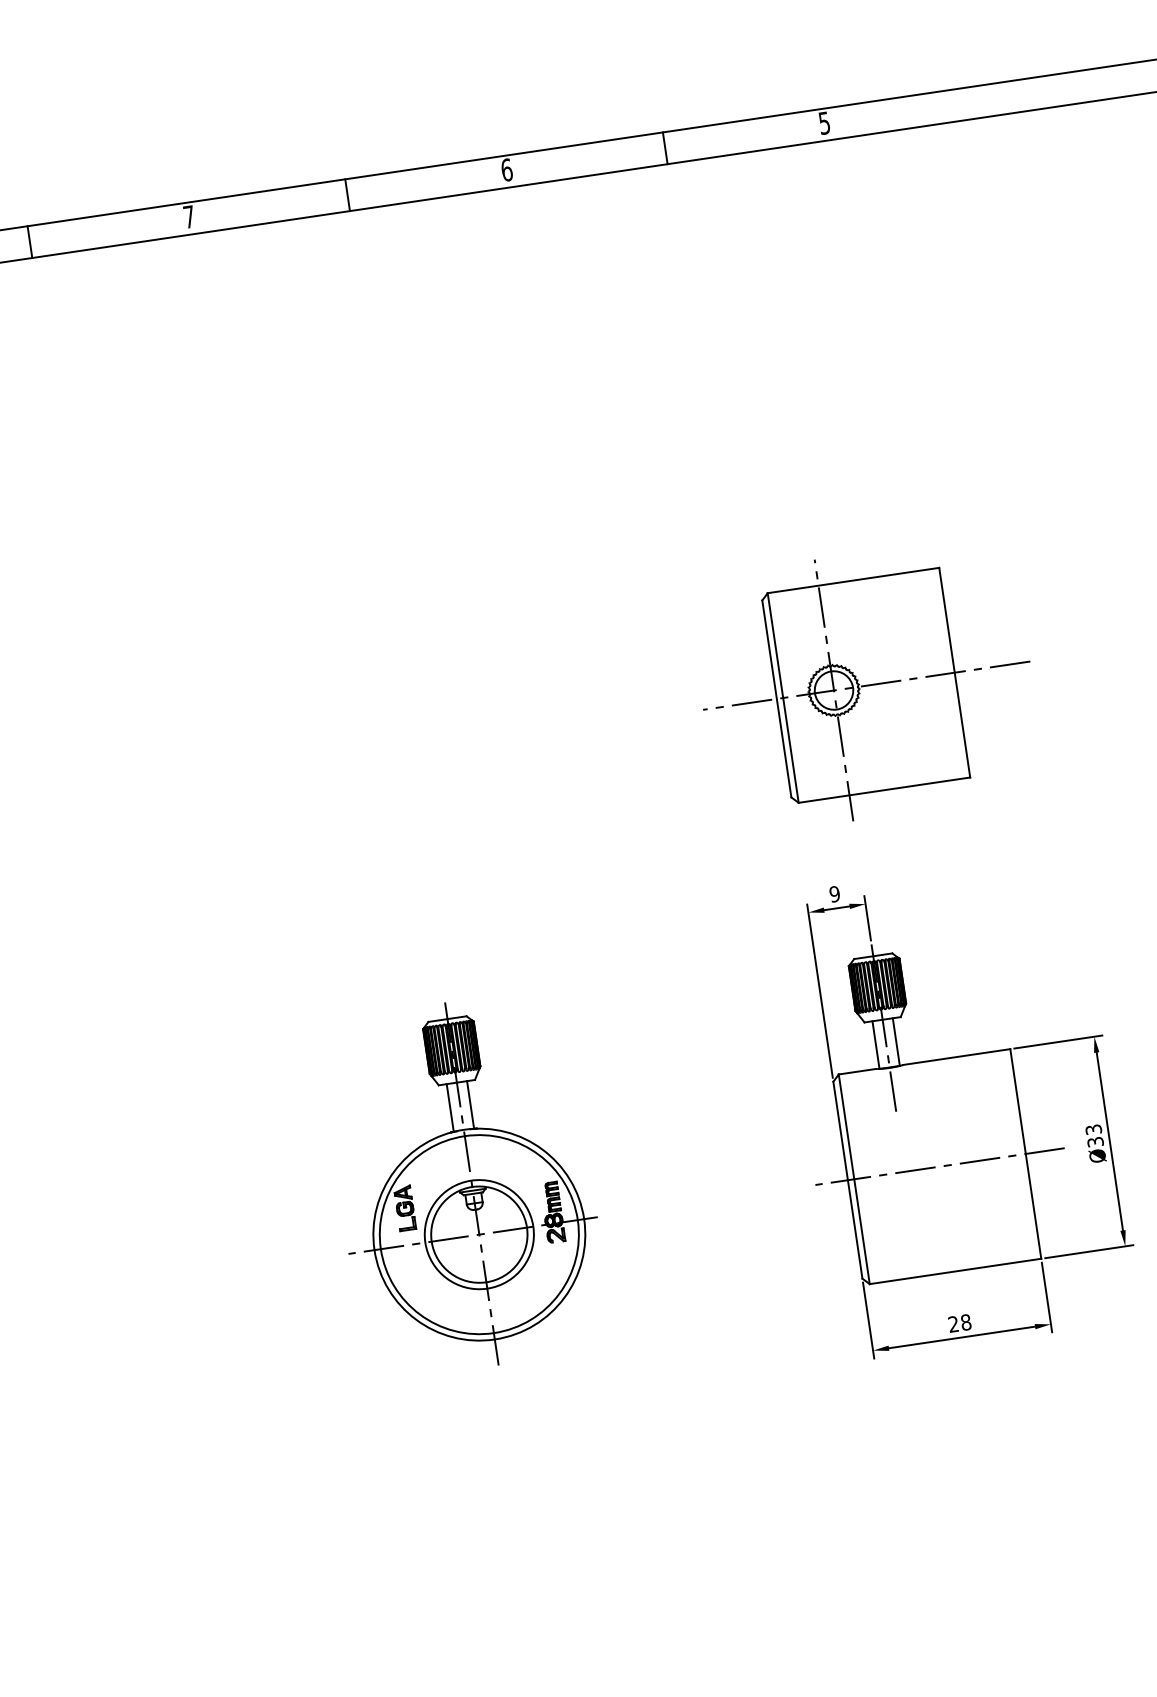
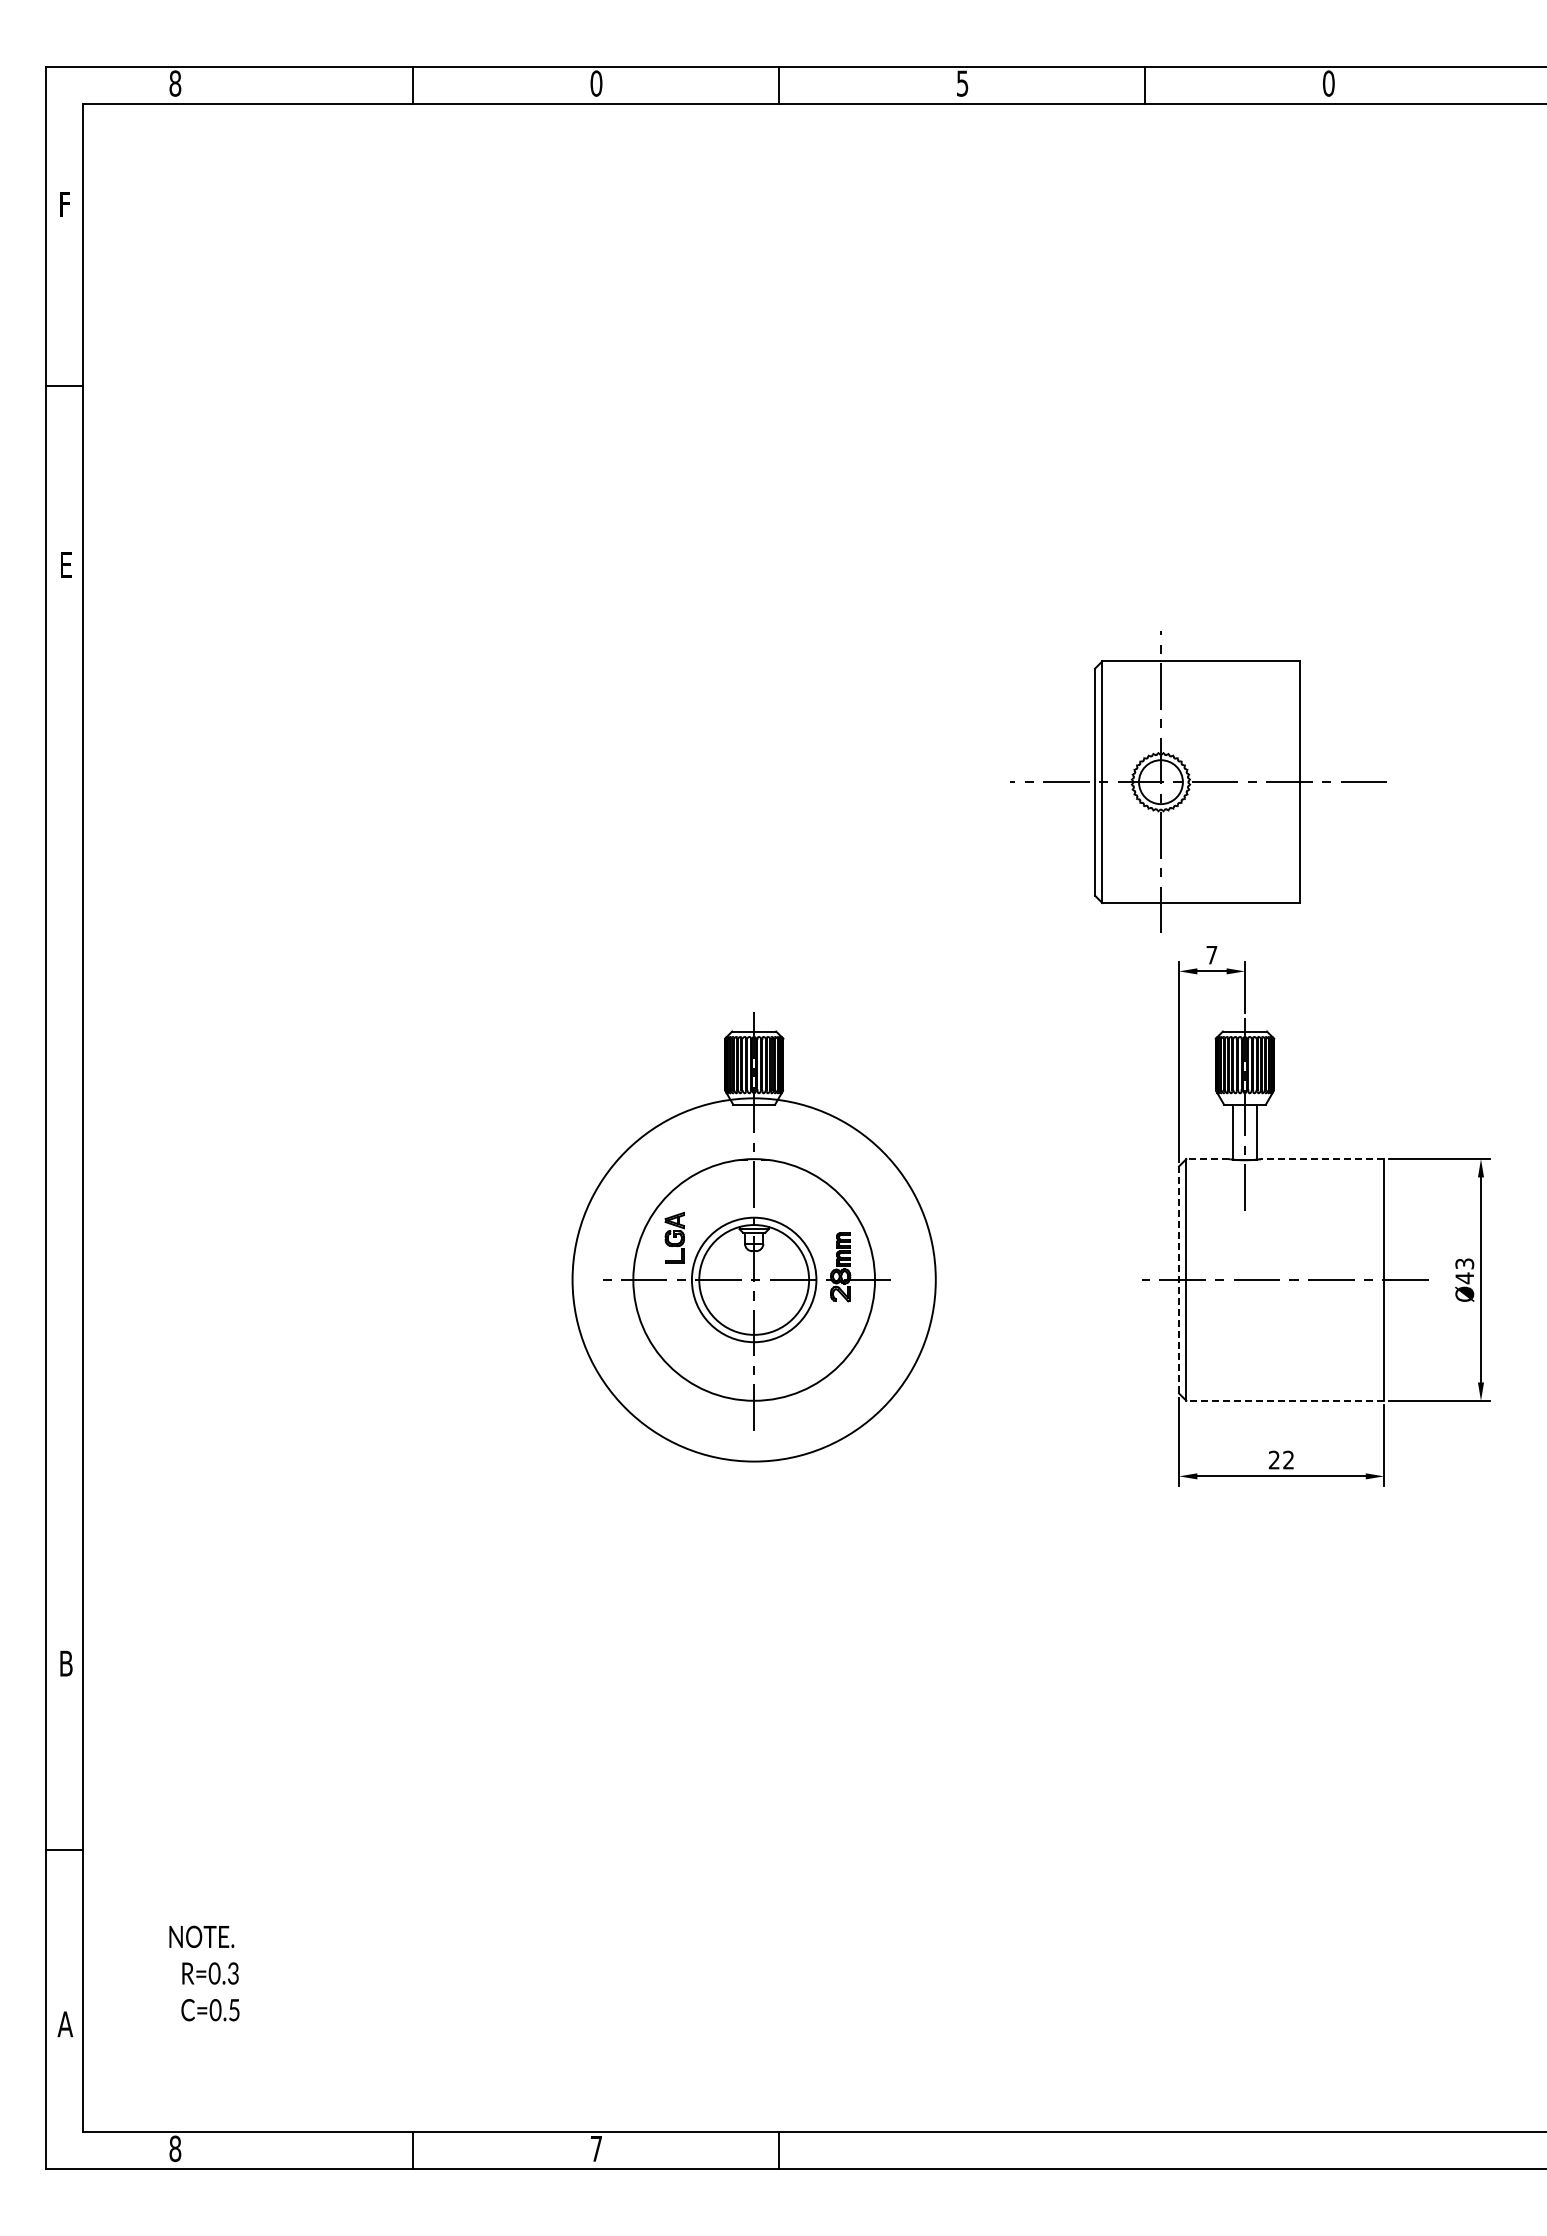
text: (824, 123) -> (1328, 83), 5 -> 0
text: (506, 170) -> (962, 83), 6 -> 5
text: (189, 216) -> (596, 83), 7 -> 0
part: (866, 685) -> (1198, 781), moved
text: (834, 893) -> (1211, 954), 9 -> 7
line: (956, 1057) -> (1322, 1159), solid -> dashed
line: (857, 1072) -> (1207, 1159), solid -> dashed
line: (470, 1104) -> (765, 1131), removed
line: (450, 1107) -> (742, 1131), removed
text: (1095, 1142) -> (1464, 1278), Ø33 -> Ø43
line: (848, 1179) -> (1179, 1279), solid -> dashed
circle: (478, 1234) -> (753, 1279), size x1.6
line: (955, 1271) -> (1285, 1400), solid -> dashed
text: (965, 1321) -> (1288, 1459), 28 -> 22

